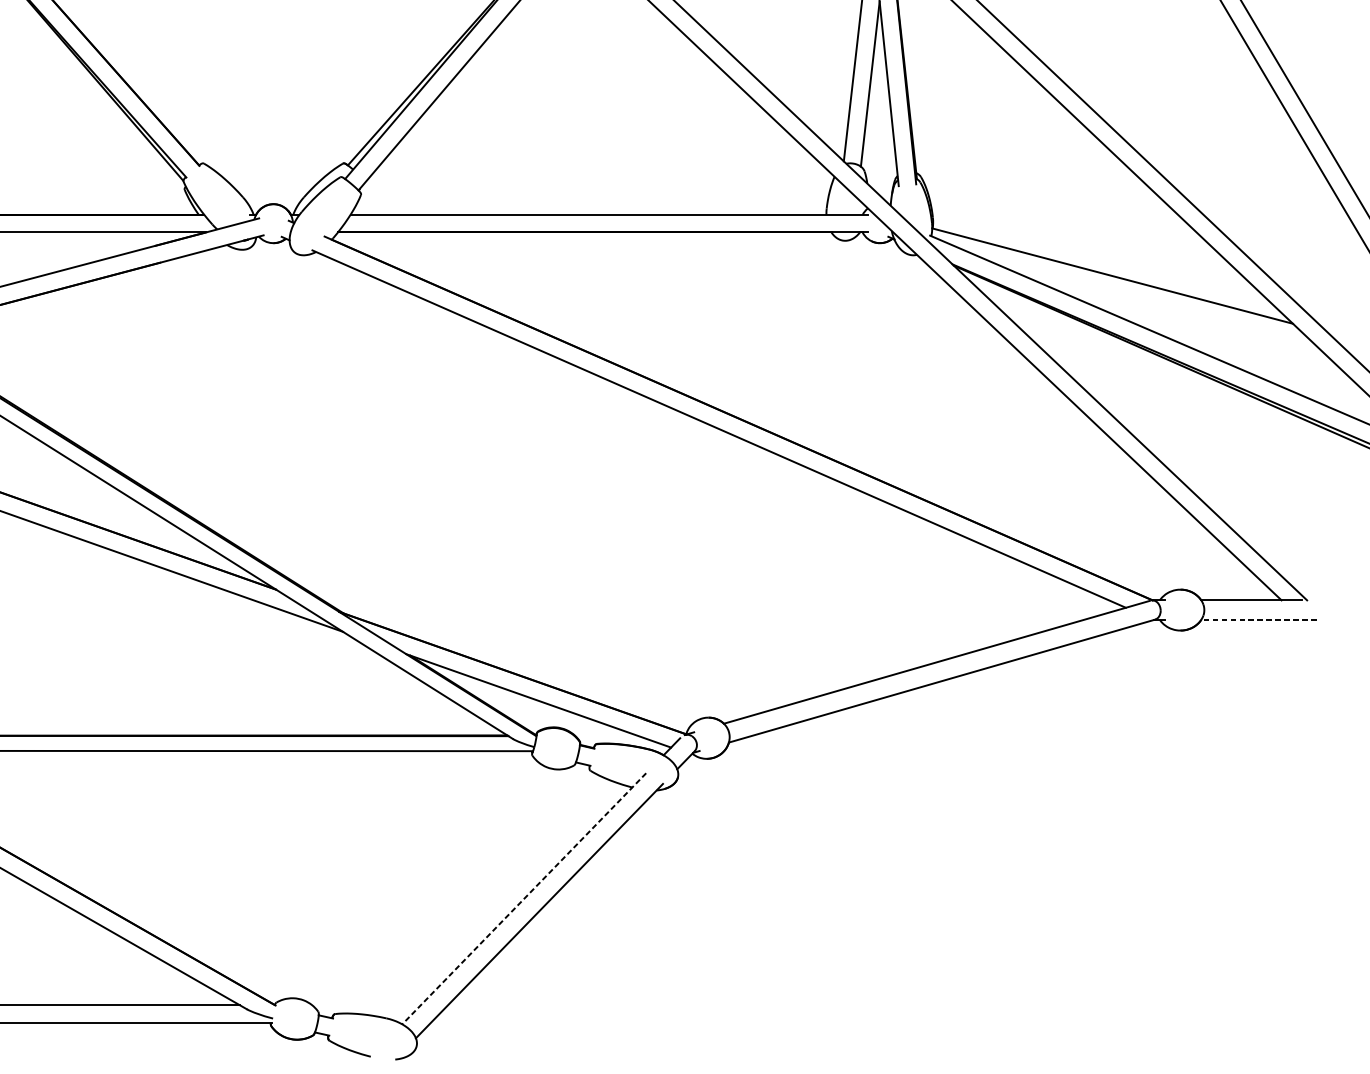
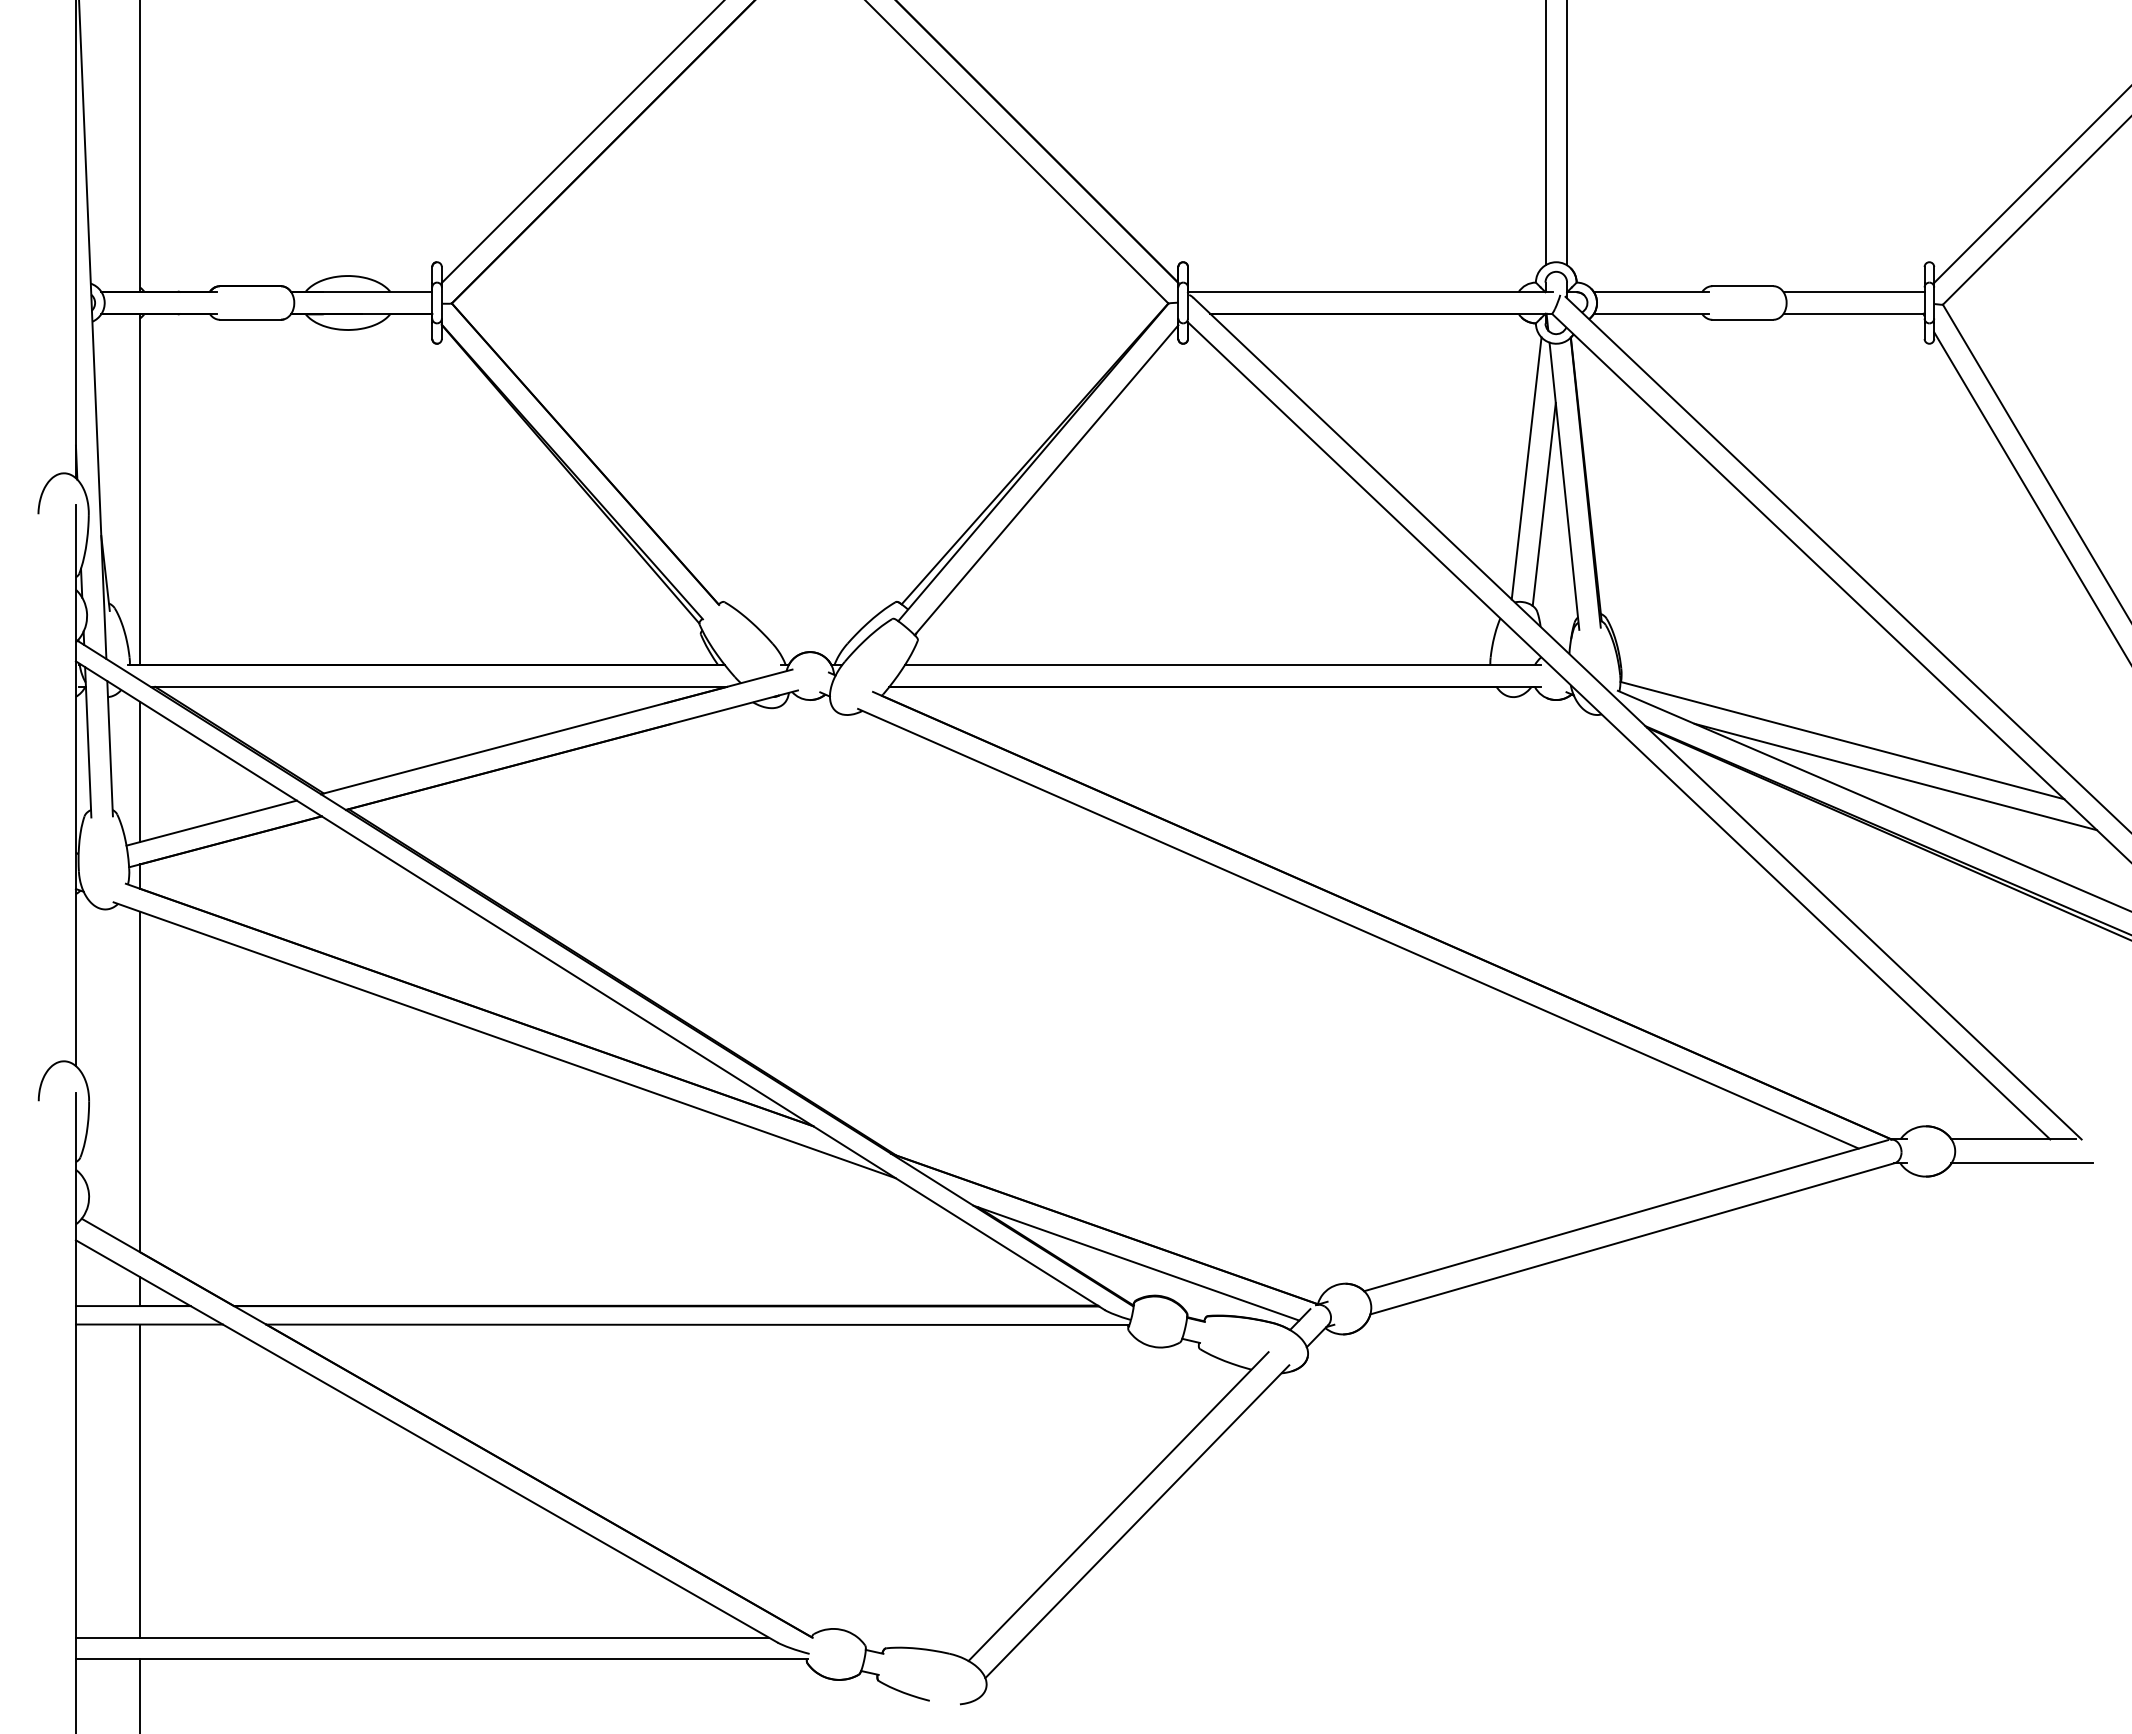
line: (1155, 305) -> (1895, 776), added
line: (1259, 619) -> (2022, 1163), dashed -> solid
line: (524, 898) -> (1118, 1506), dashed -> solid

